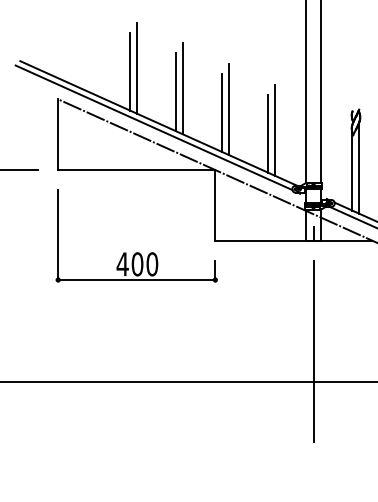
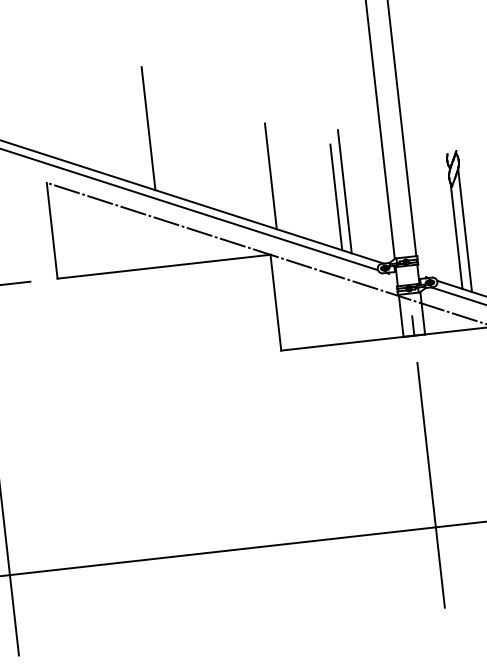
line: (130, 71) -> (140, 134), removed
line: (182, 88) -> (213, 149), removed
line: (176, 92) -> (206, 155), removed
line: (228, 109) -> (279, 170), removed
part: (136, 252) -> (176, 378), removed

